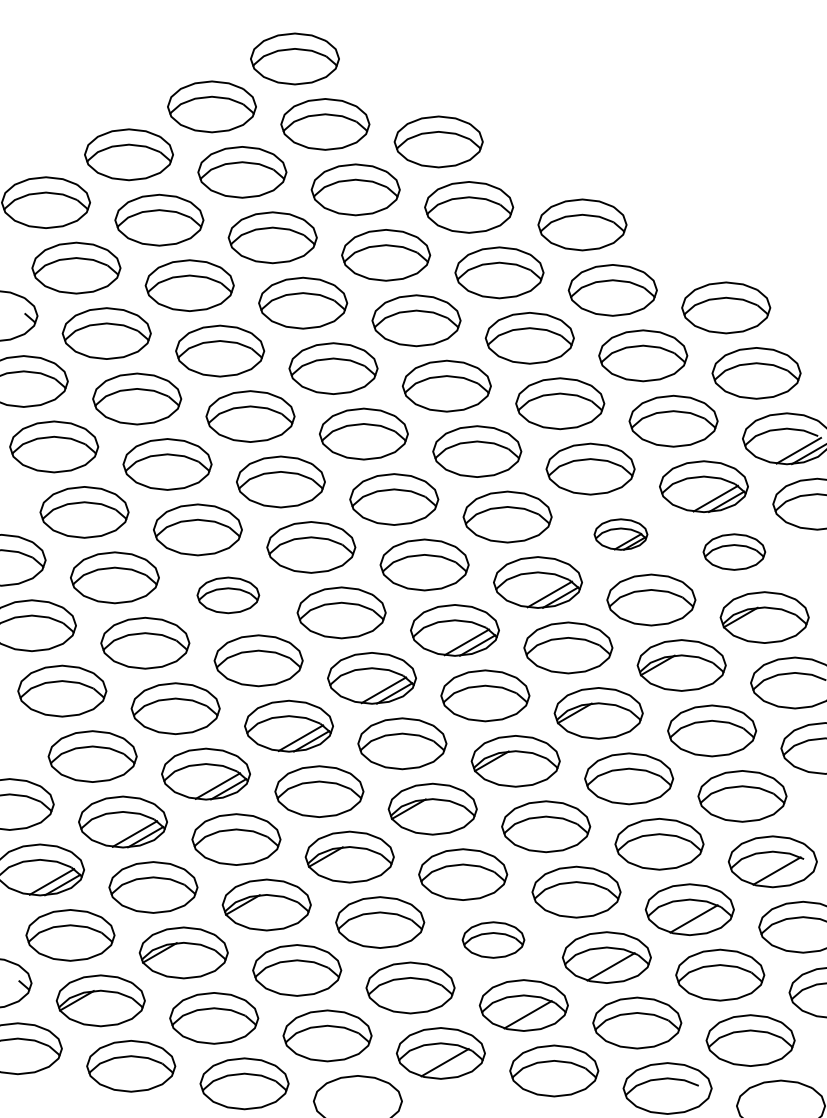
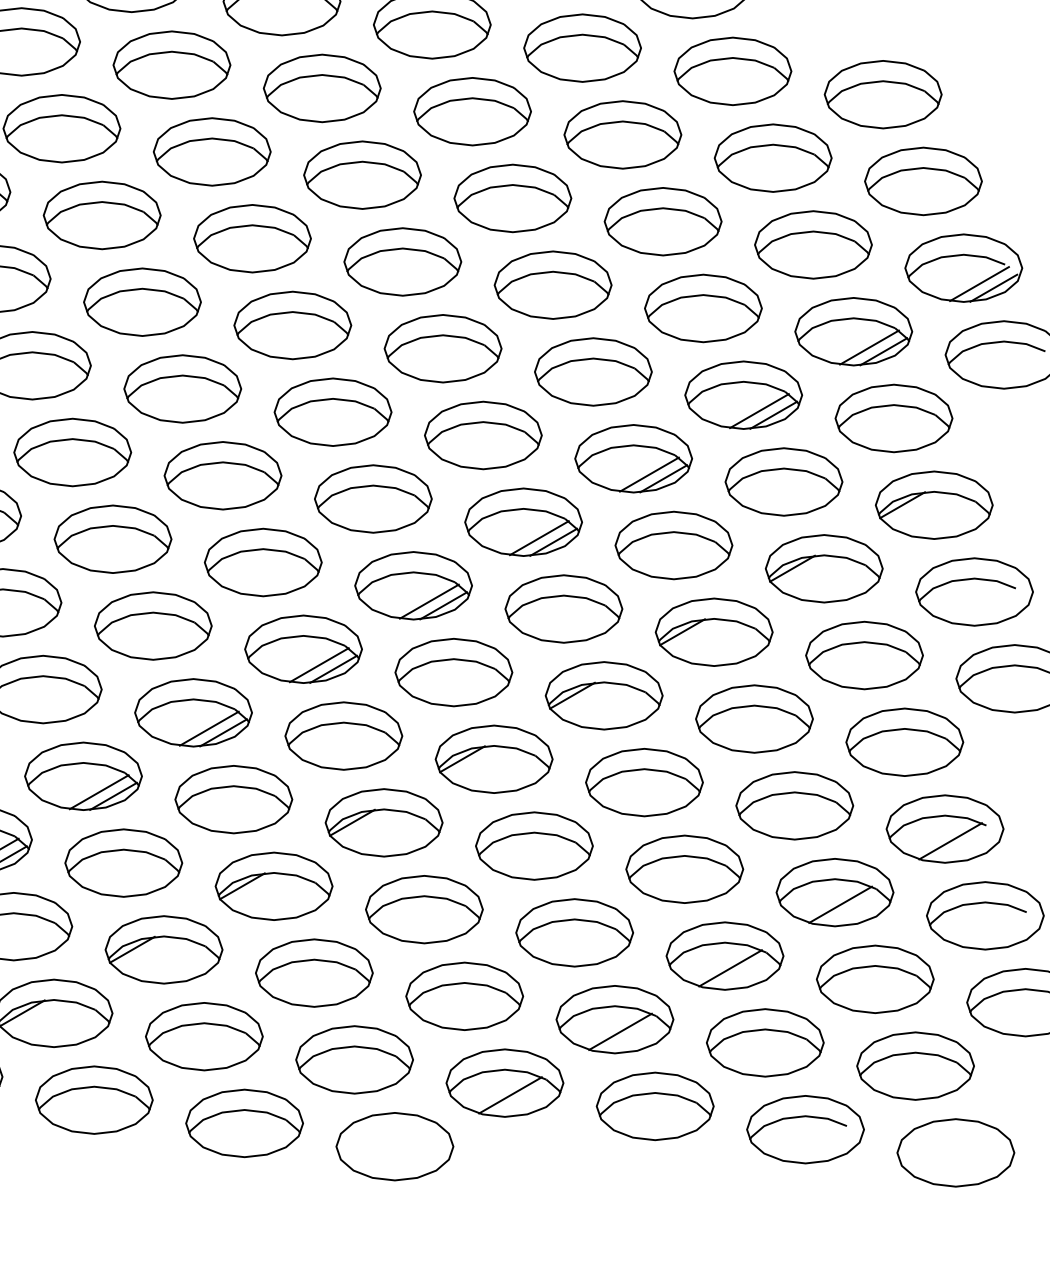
part: (620, 534) -> (743, 395), size x1.67
part: (734, 551) -> (894, 417), size x1.43
part: (228, 595) -> (223, 475), size x1.43
part: (493, 939) -> (574, 932), size x1.43

